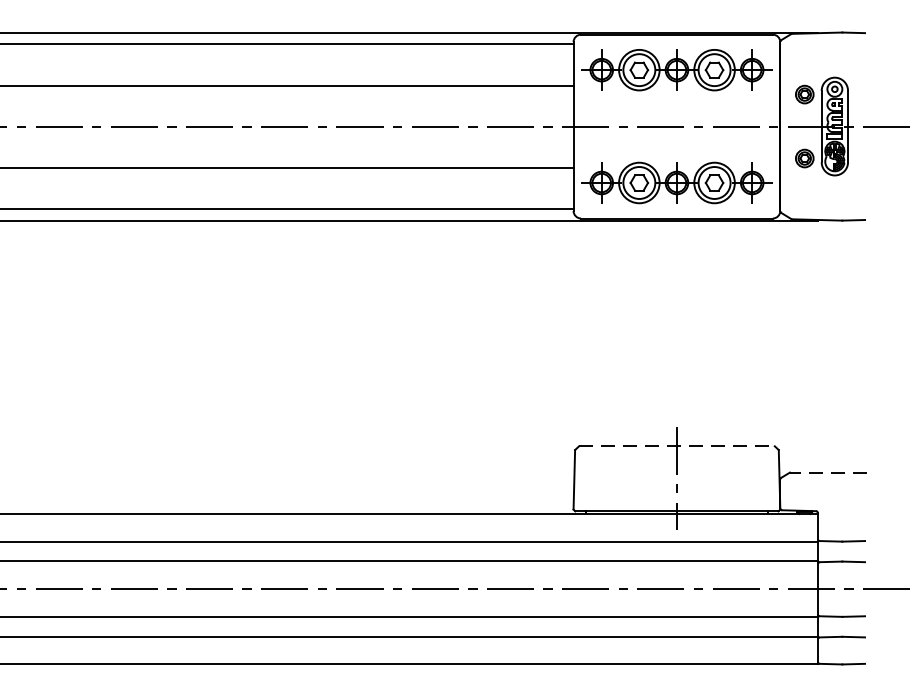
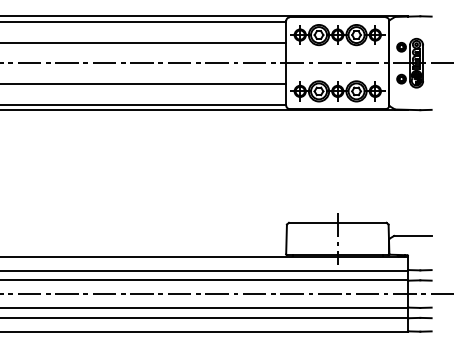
line: (676, 445) -> (337, 222), dashed -> solid
line: (826, 471) -> (412, 235), dashed -> solid

